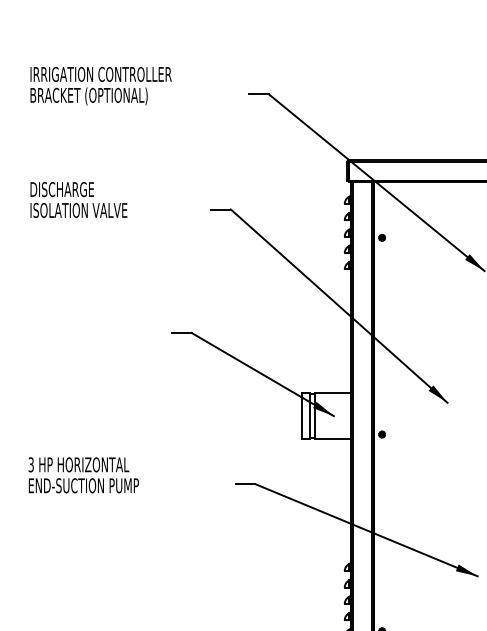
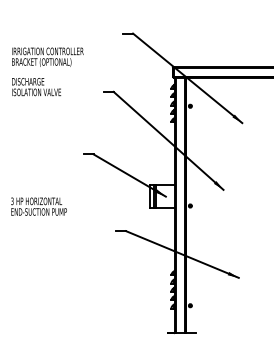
text: (100, 84) -> (47, 56), moved
text: (82, 474) -> (38, 206), moved

